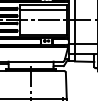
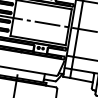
line: (42, 10) -> (41, 11), removed

